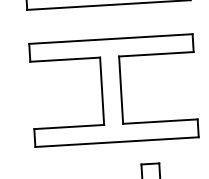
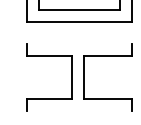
line: (110, 39) -> (79, 44), removed
line: (116, 141) -> (79, 110), removed

